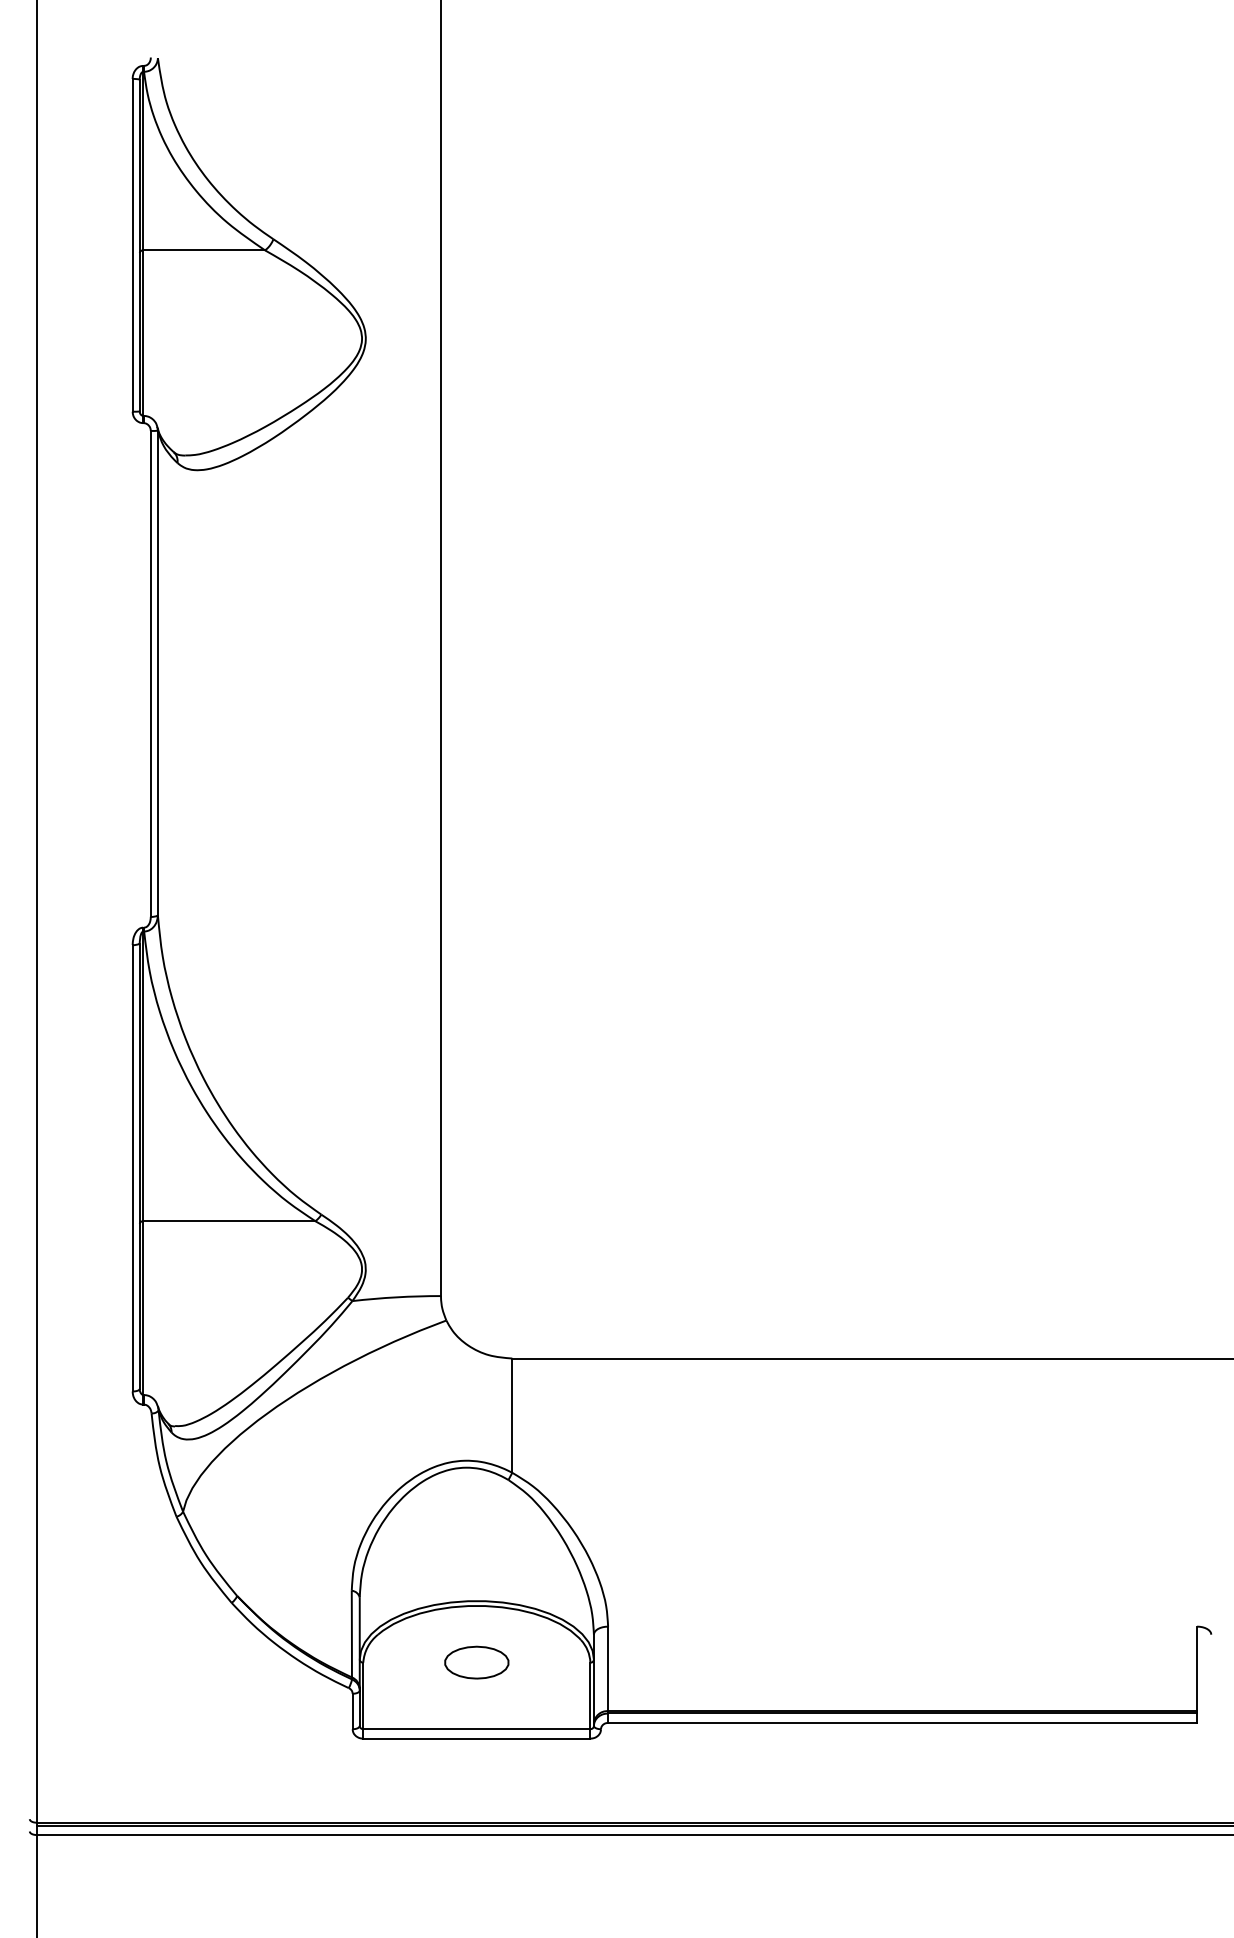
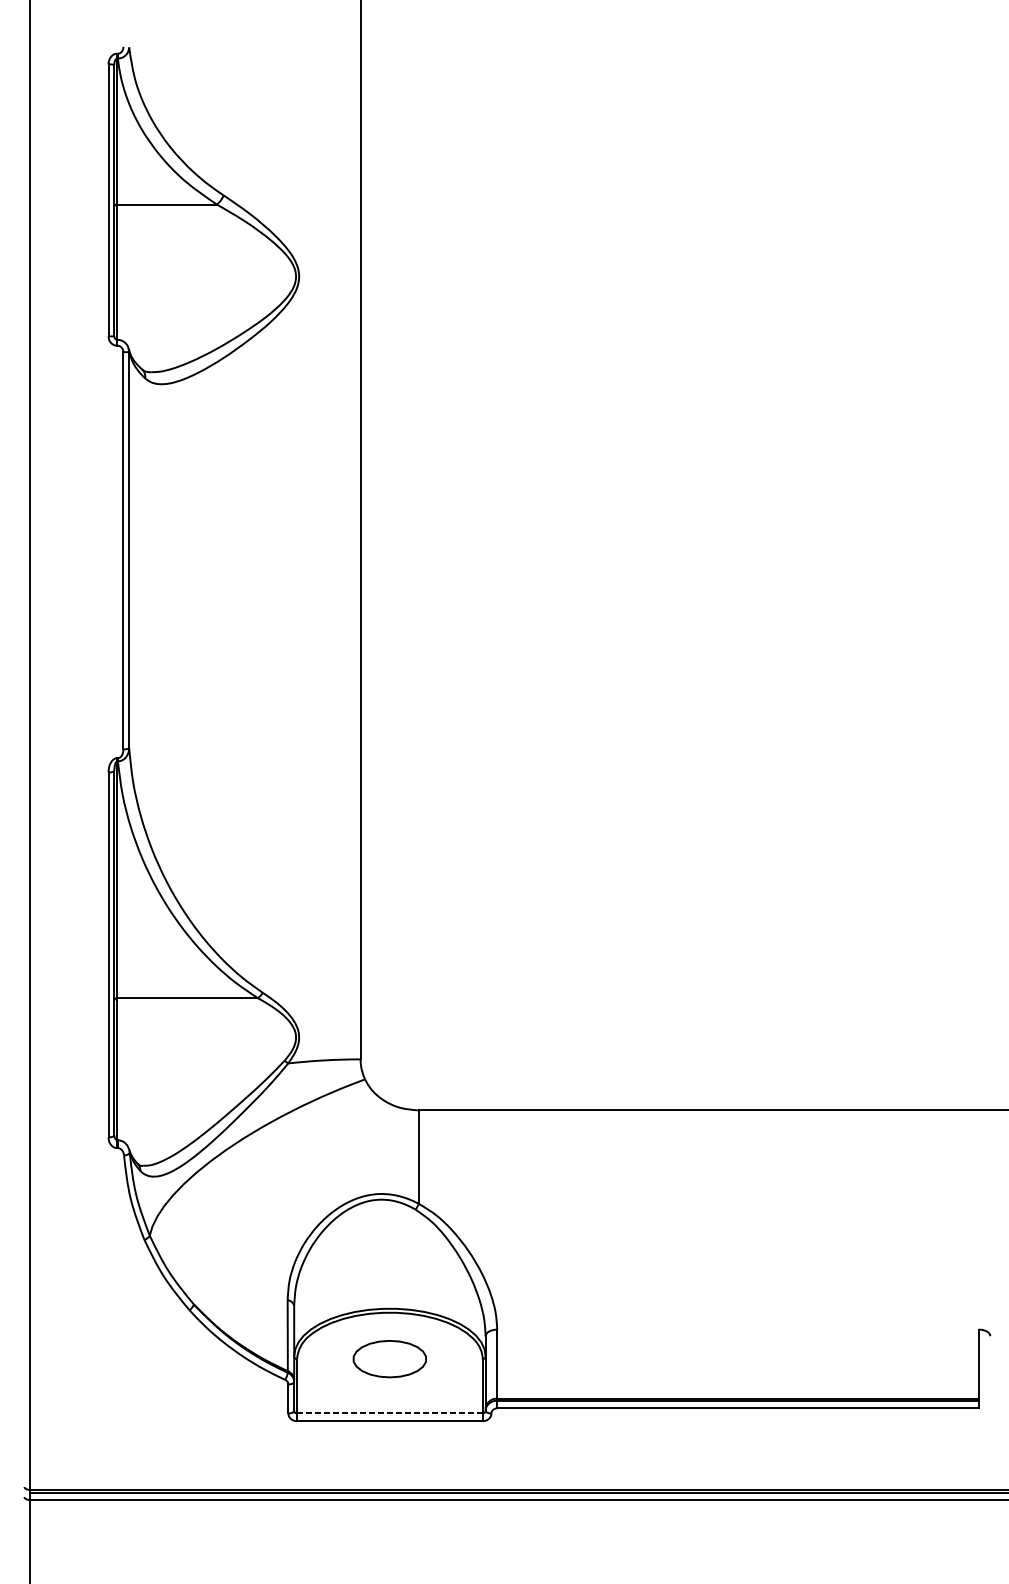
part: (476, 1662) -> (389, 1358), size x1.4
line: (476, 1729) -> (389, 1413), solid -> dashed

